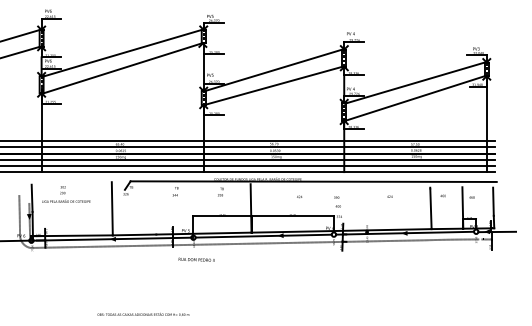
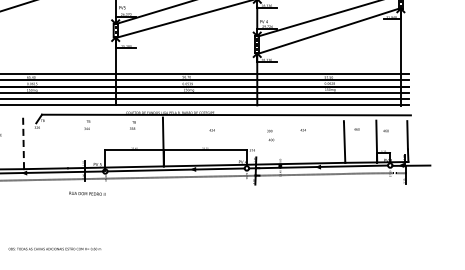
text: (337, 201) -> (270, 135), moved
line: (112, 208) -> (23, 142), solid -> dashed
text: (196, 259) -> (87, 193), moved

